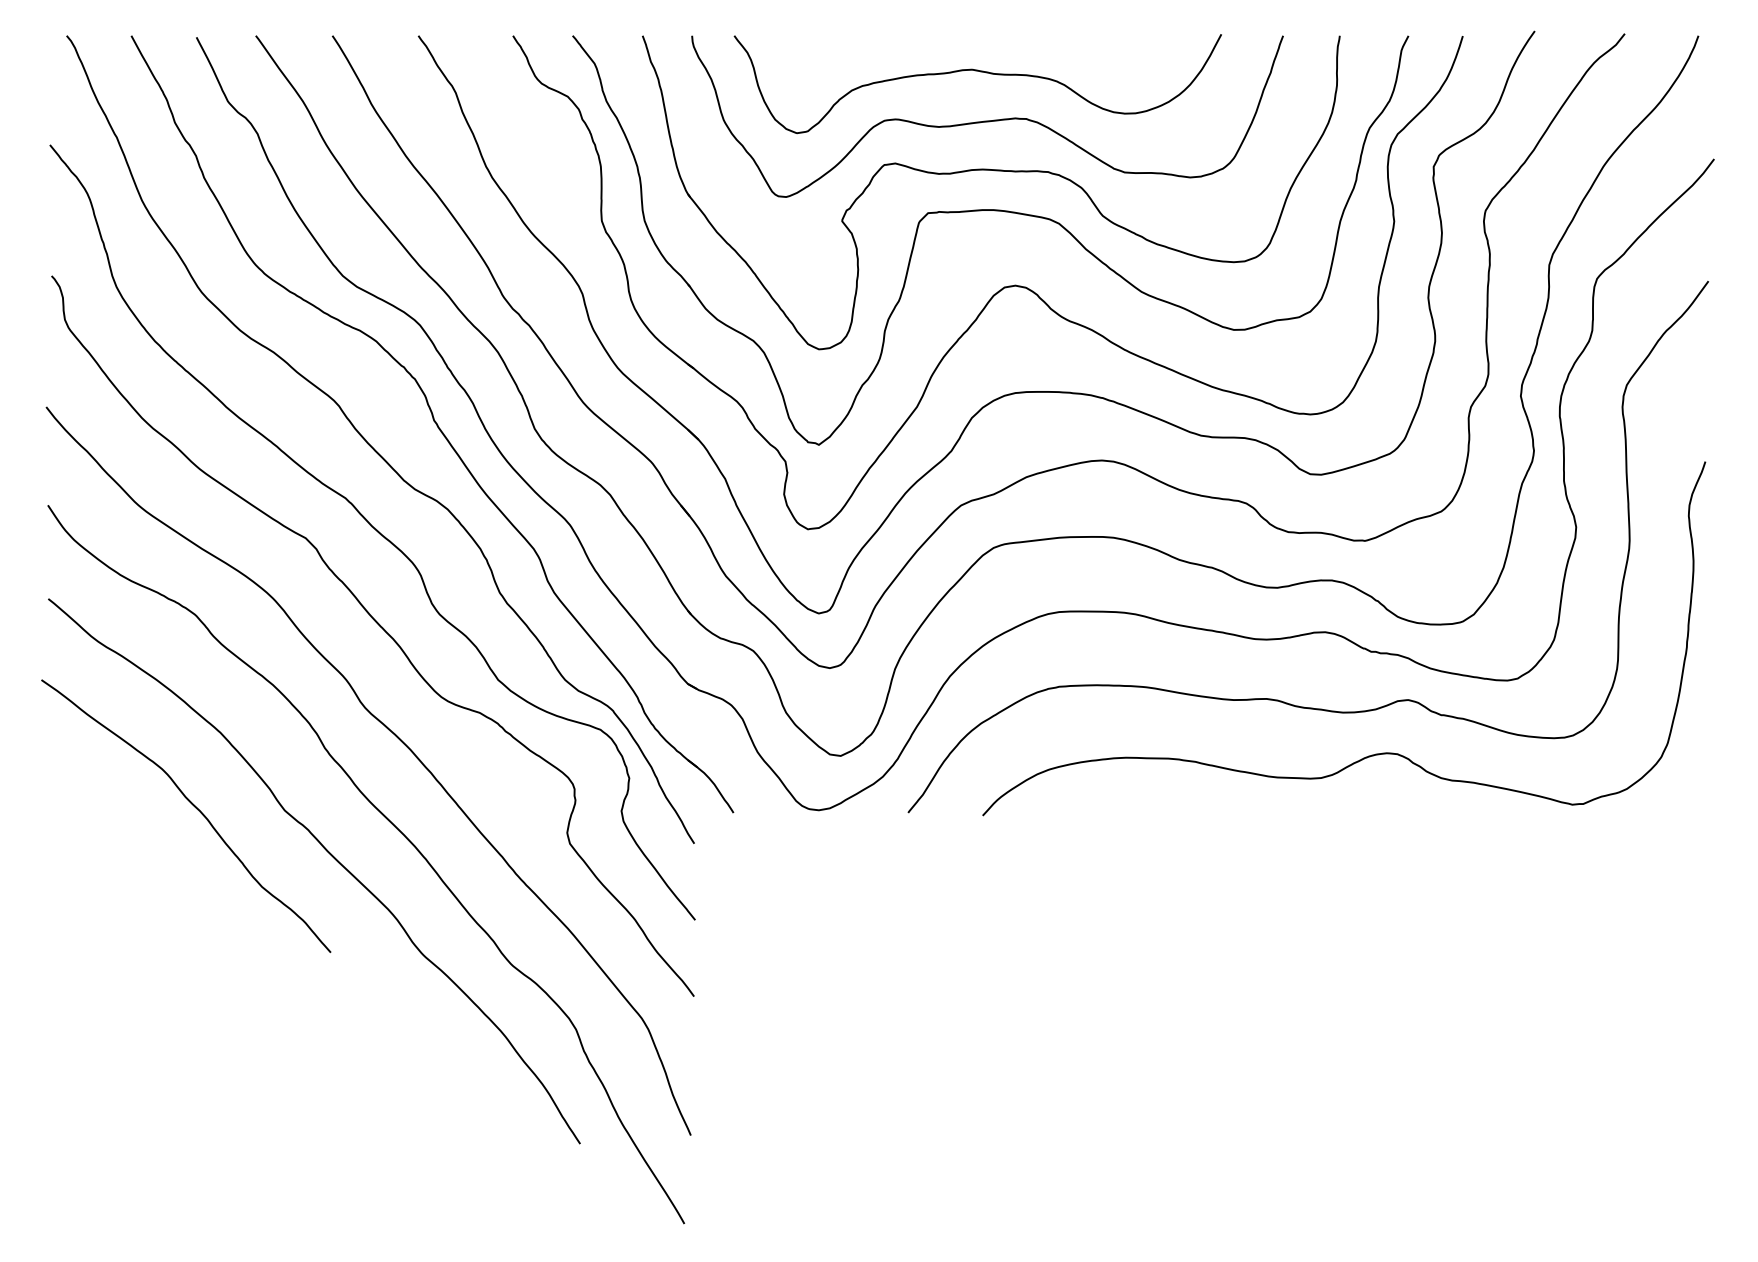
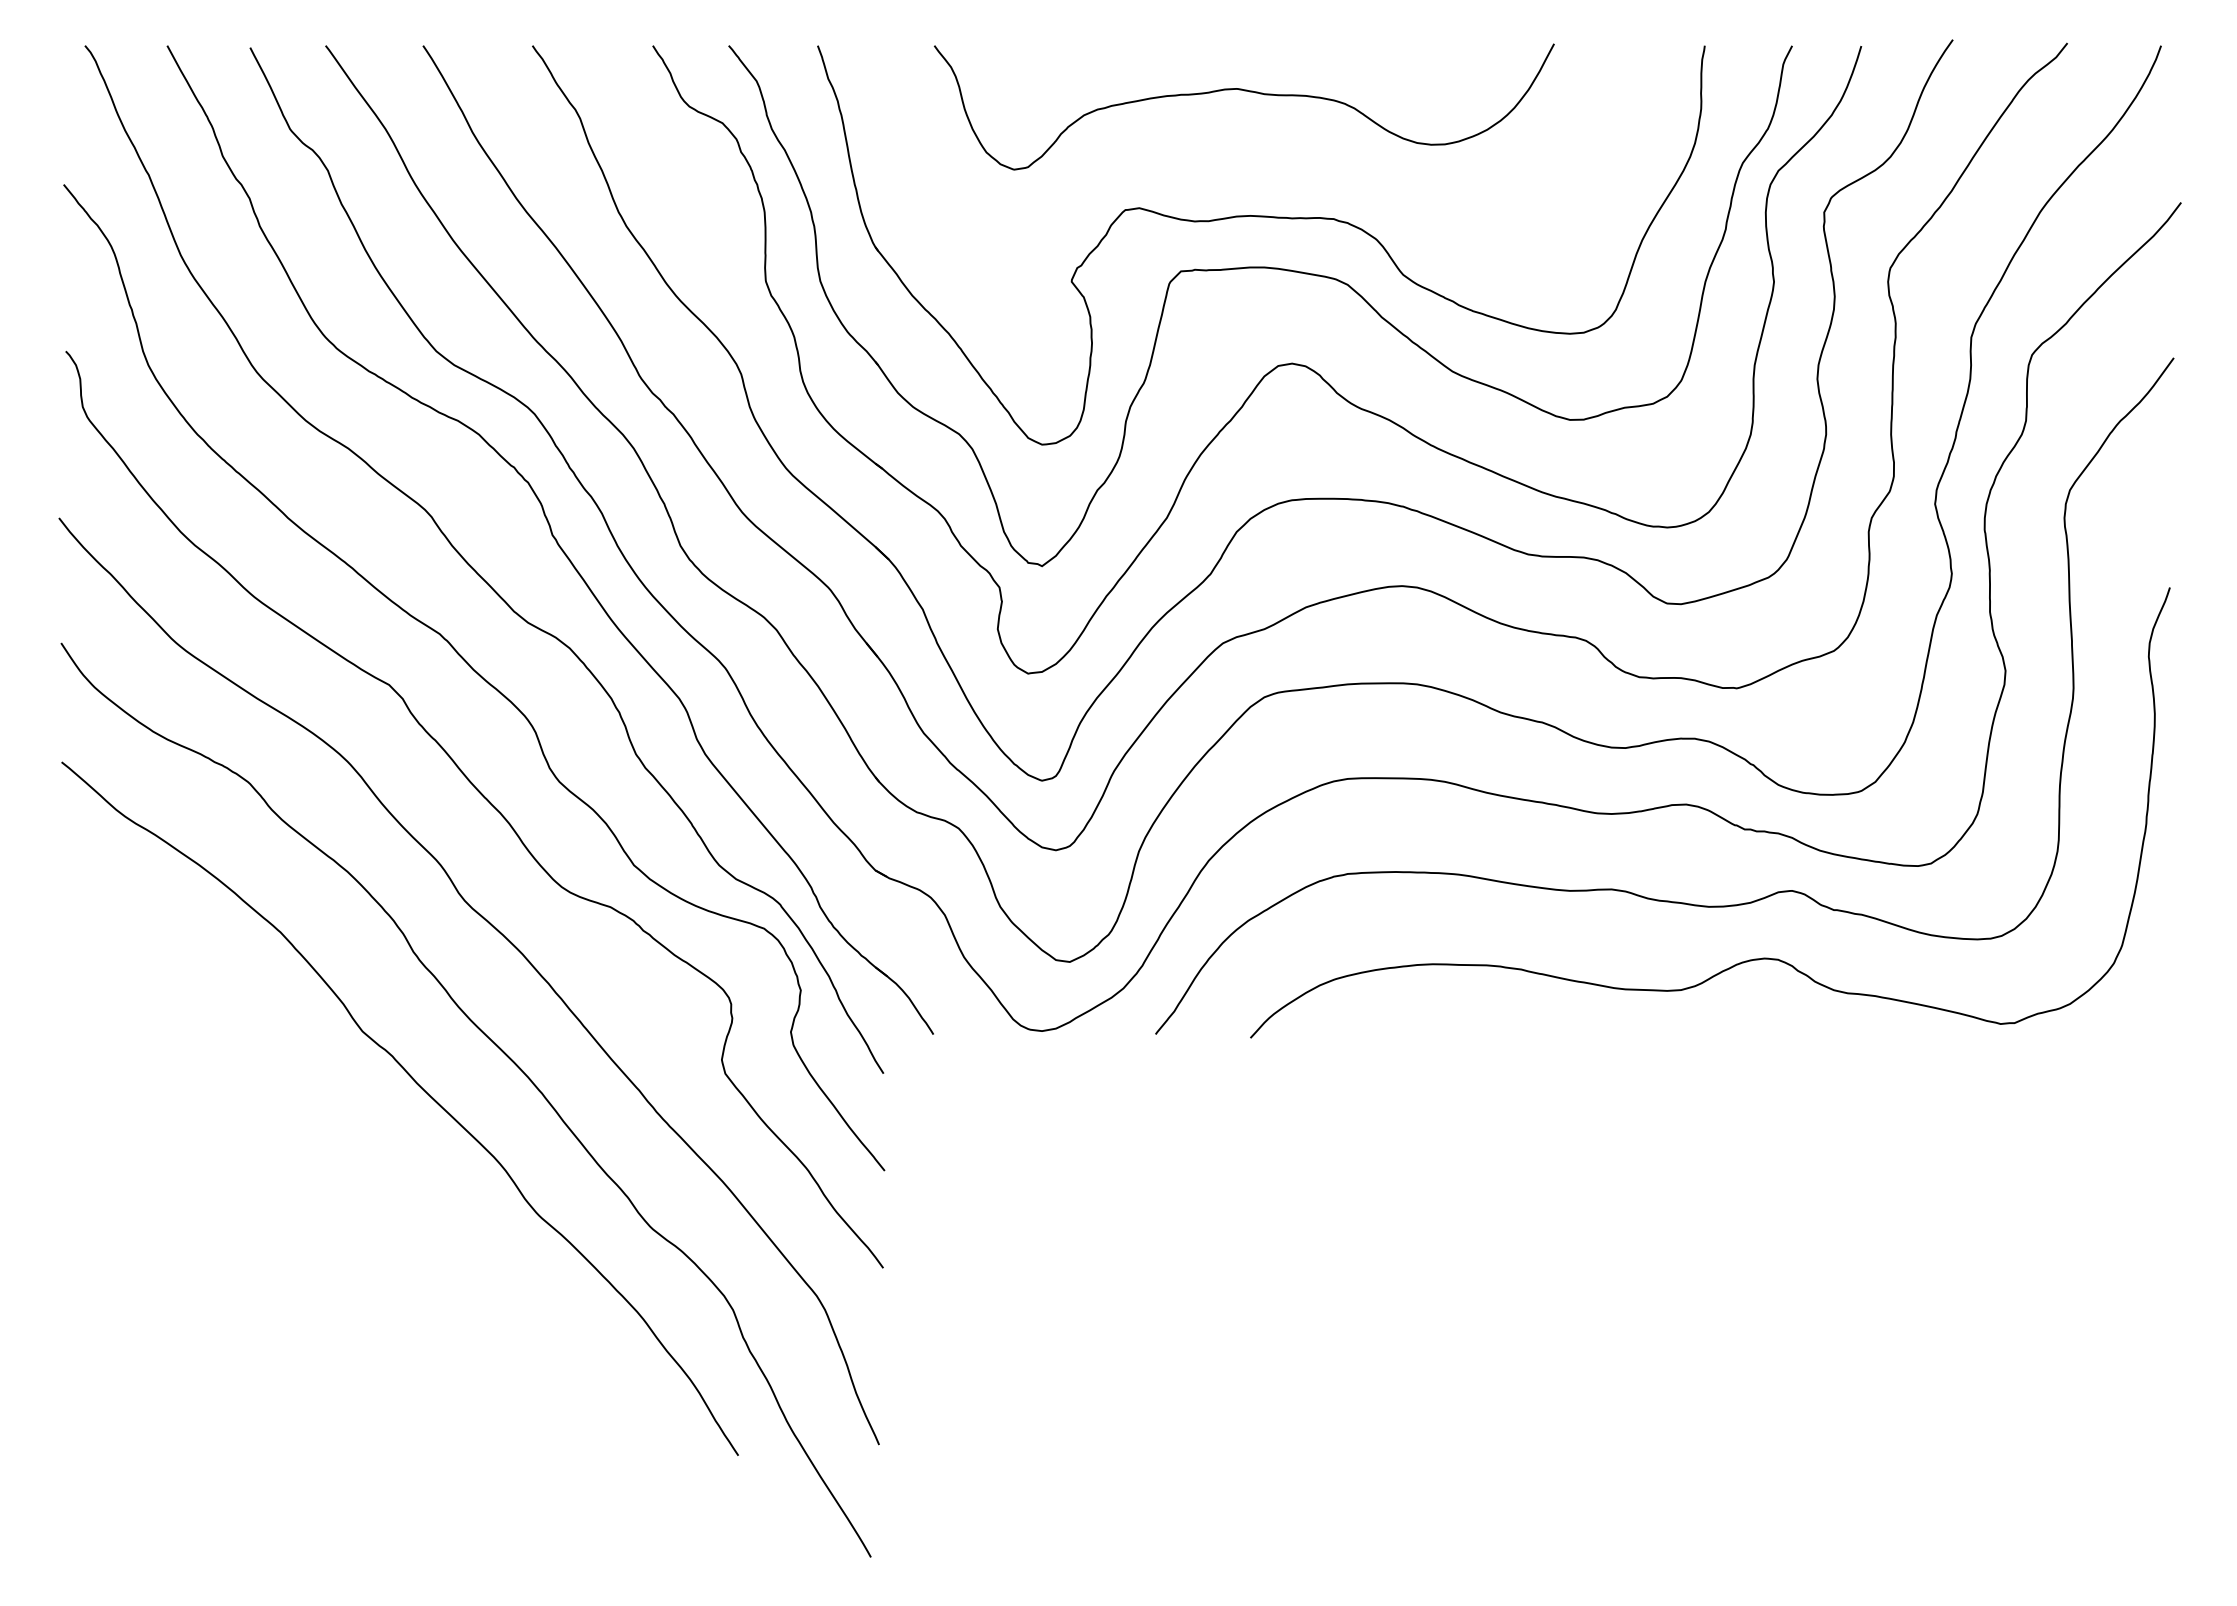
curve: (987, 120) -> (1256, 153), removed
curve: (194, 807) -> (247, 1027), removed

